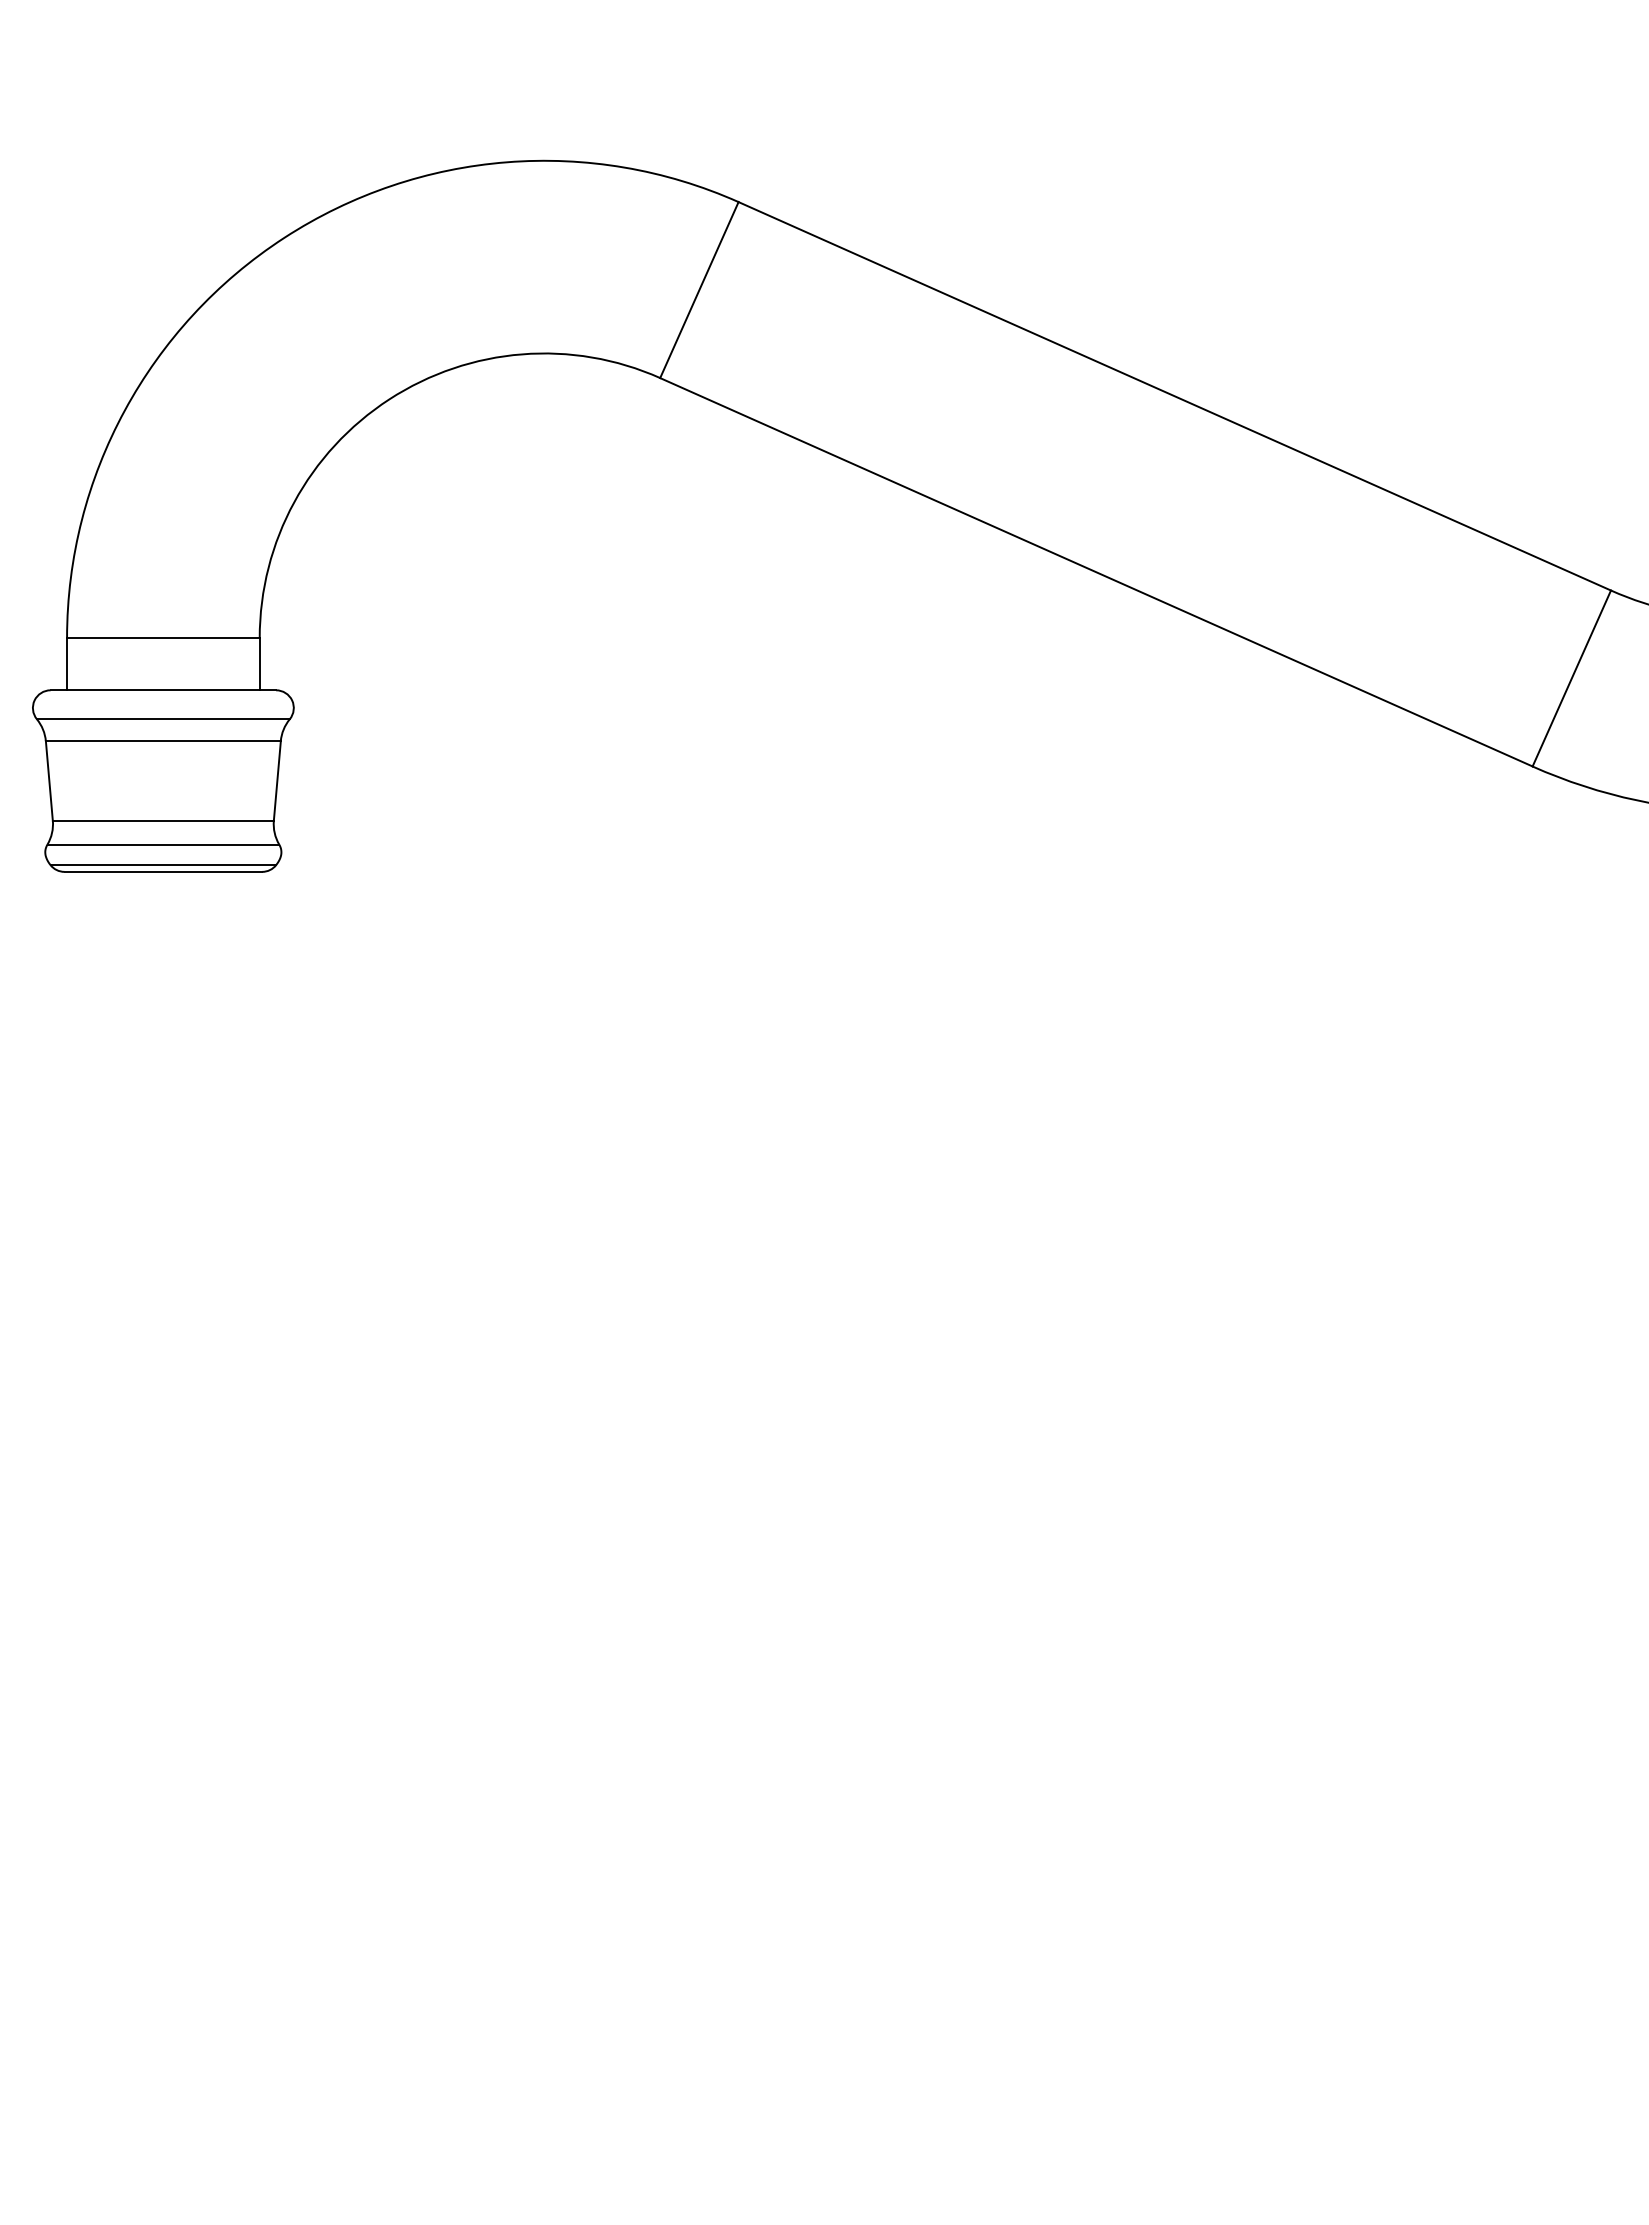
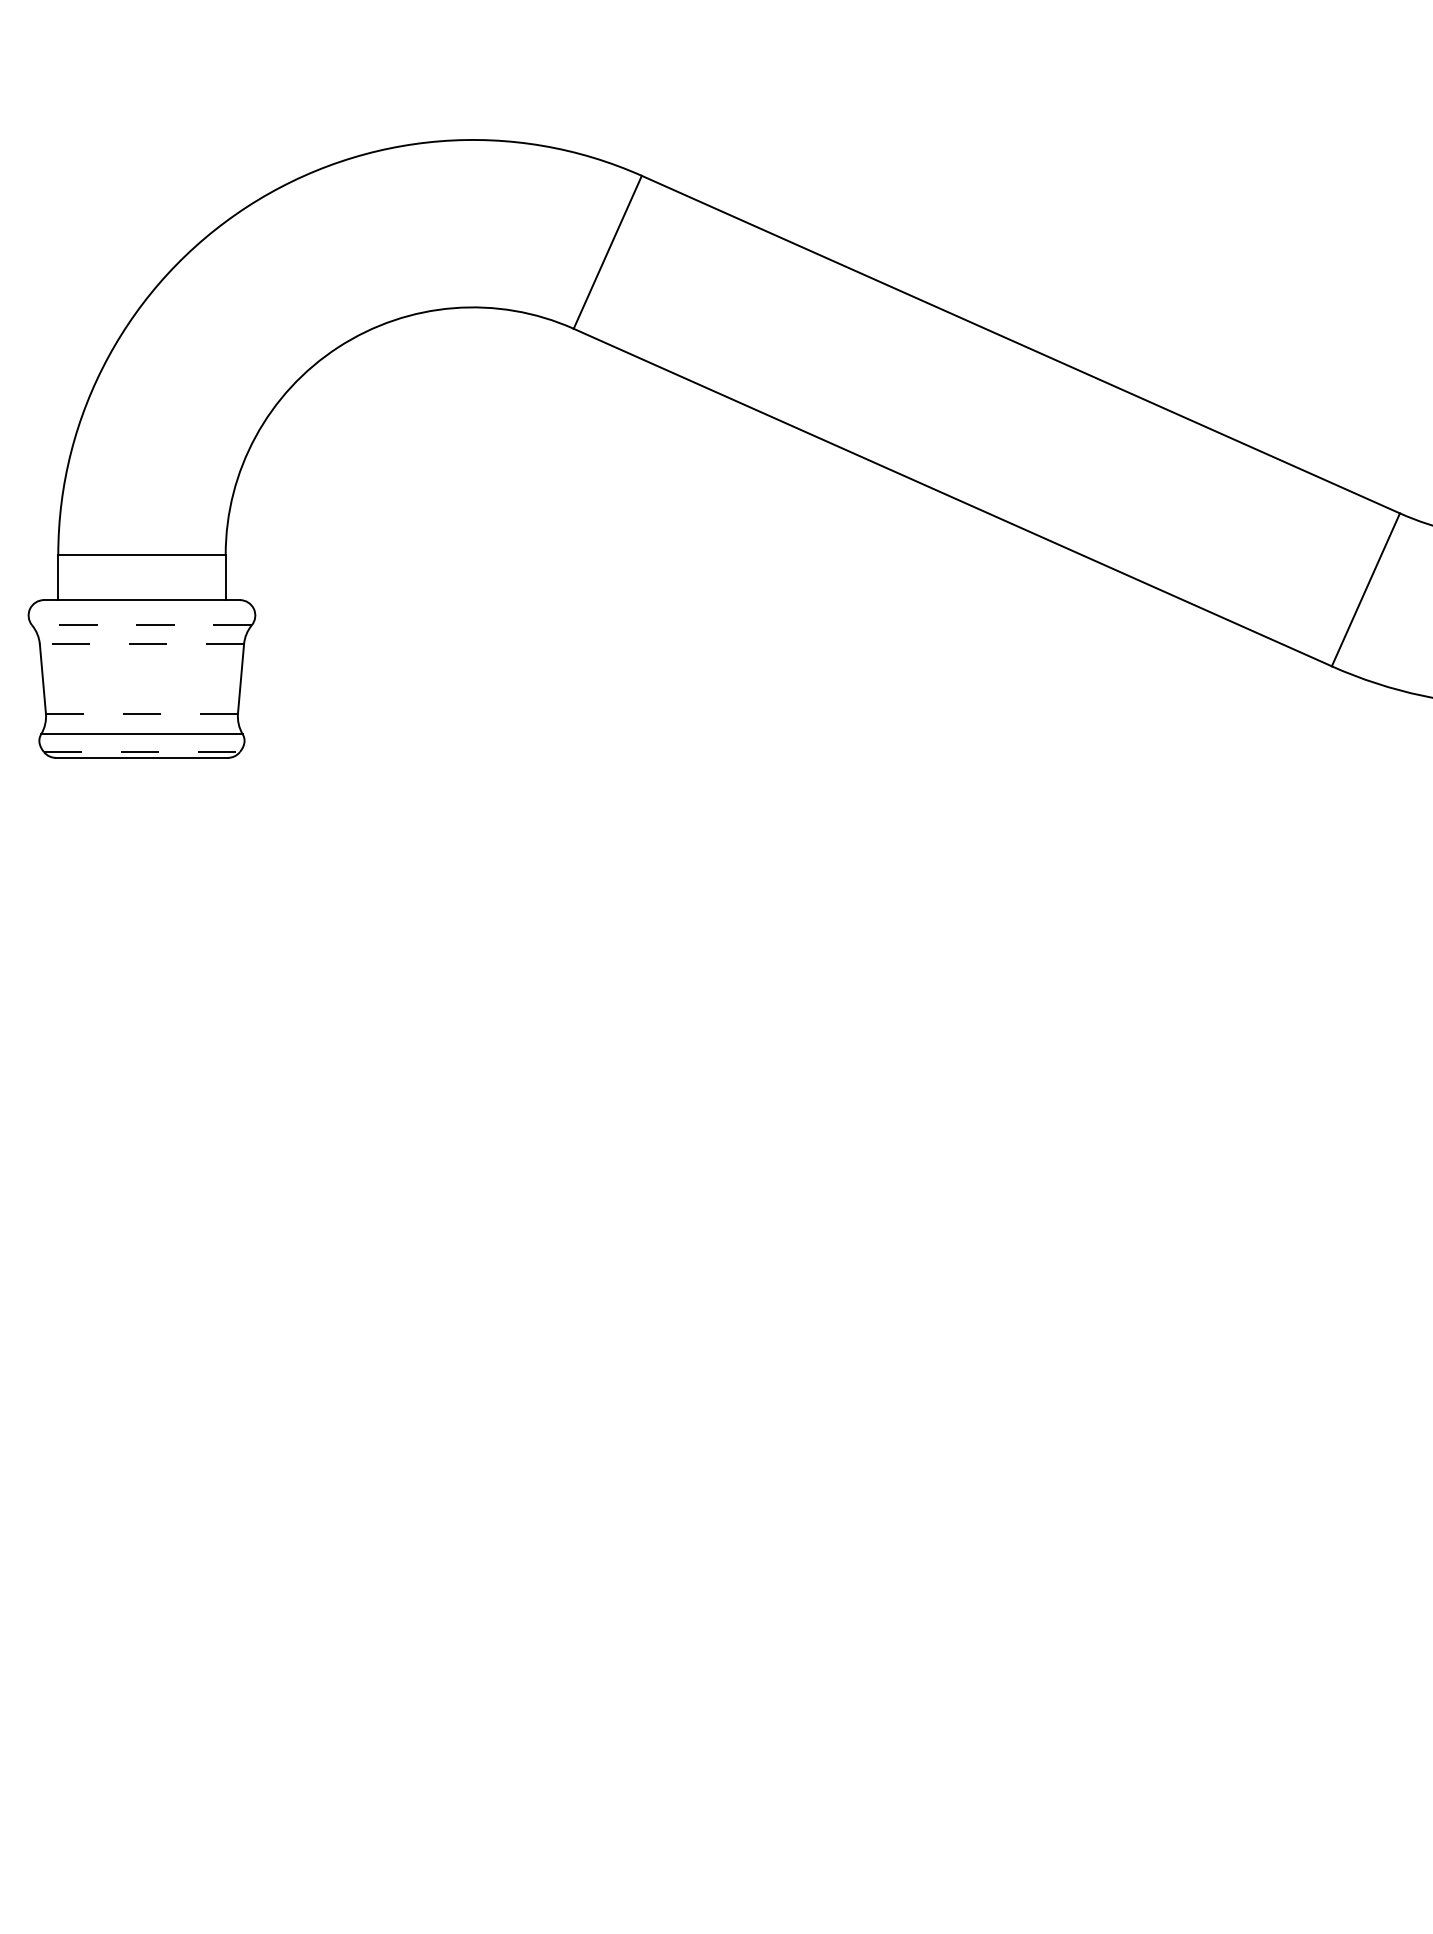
line: (162, 719) -> (141, 625), solid -> dashed
line: (162, 741) -> (141, 644), solid -> dashed
line: (163, 820) -> (142, 713), solid -> dashed
line: (163, 865) -> (142, 752), solid -> dashed

